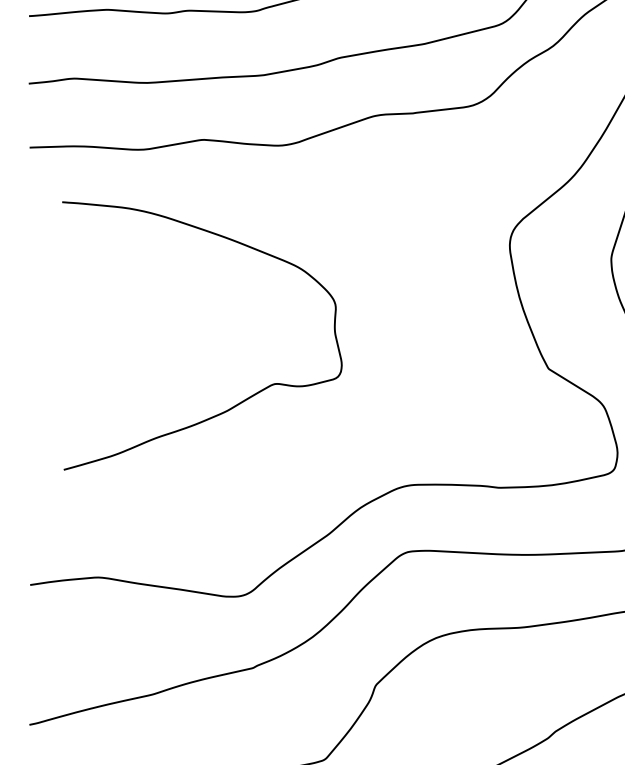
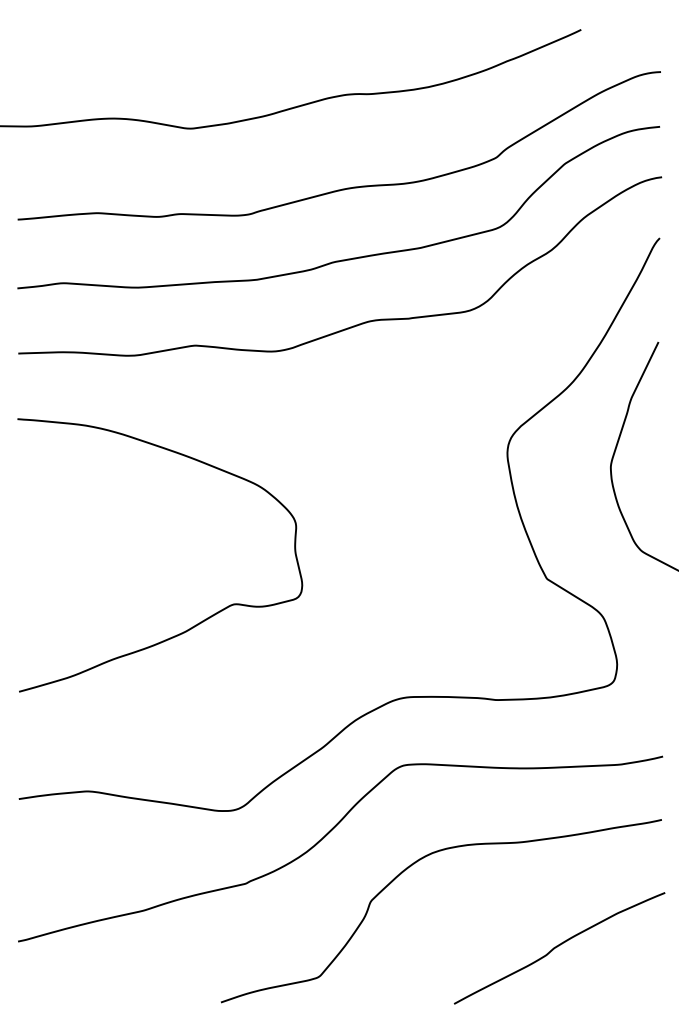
curve: (241, 400) -> (200, 621), moved

